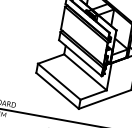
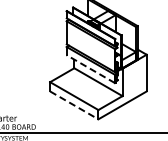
line: (79, 58) -> (90, 69), solid -> dashed
line: (57, 91) -> (74, 105), solid -> dashed

